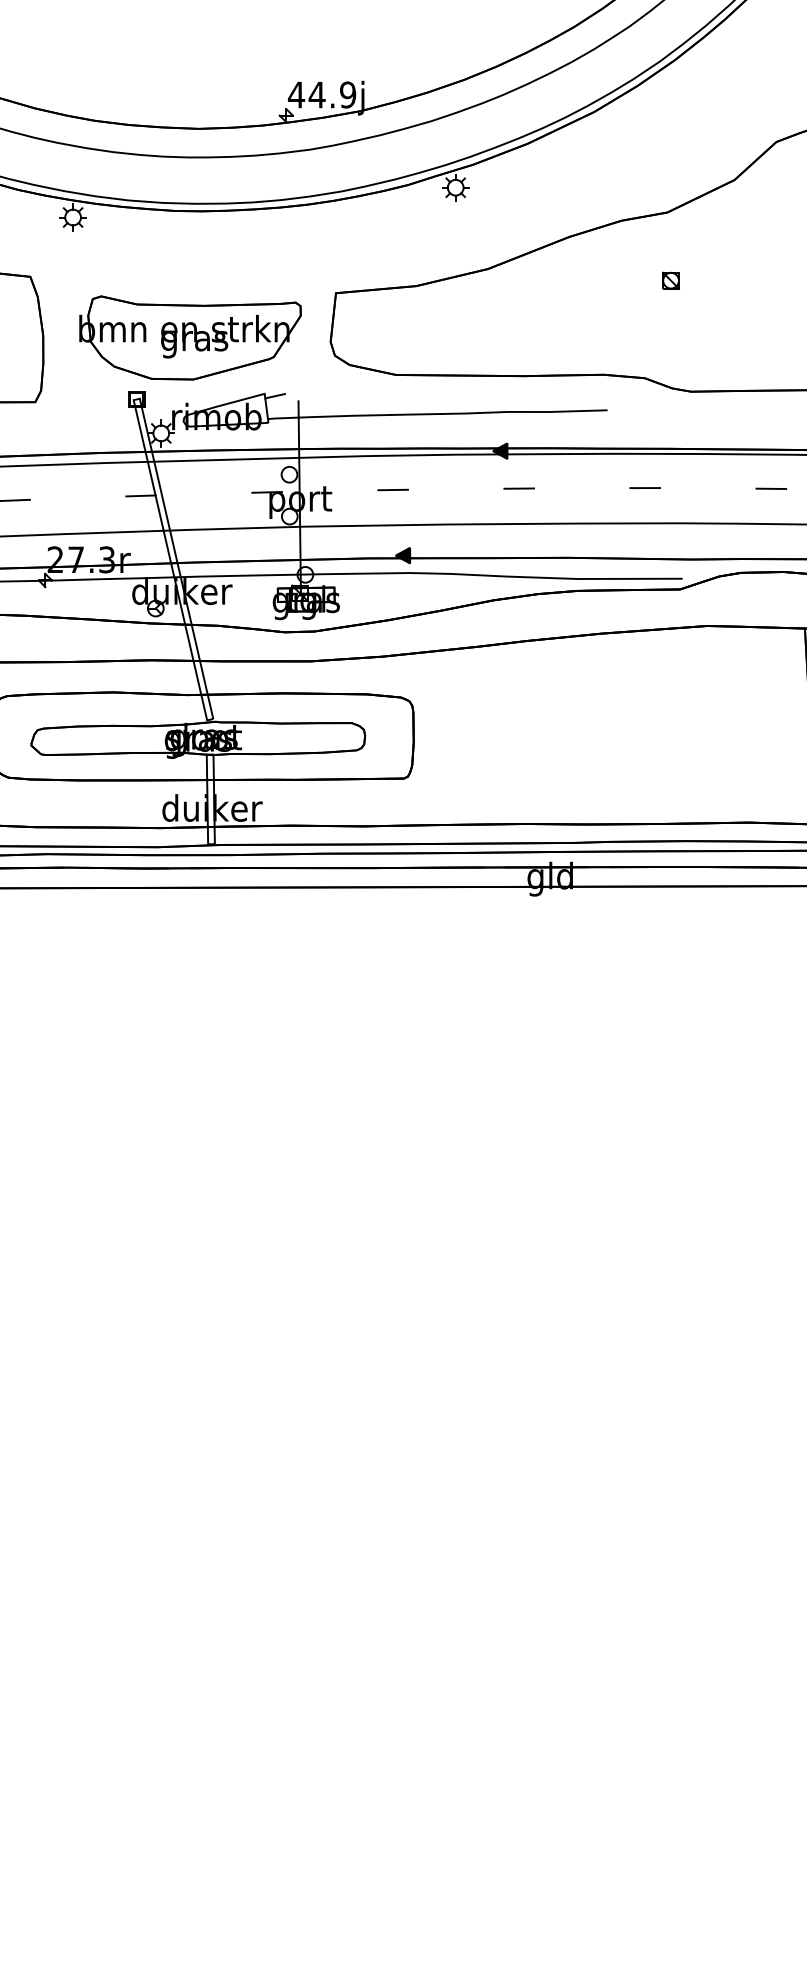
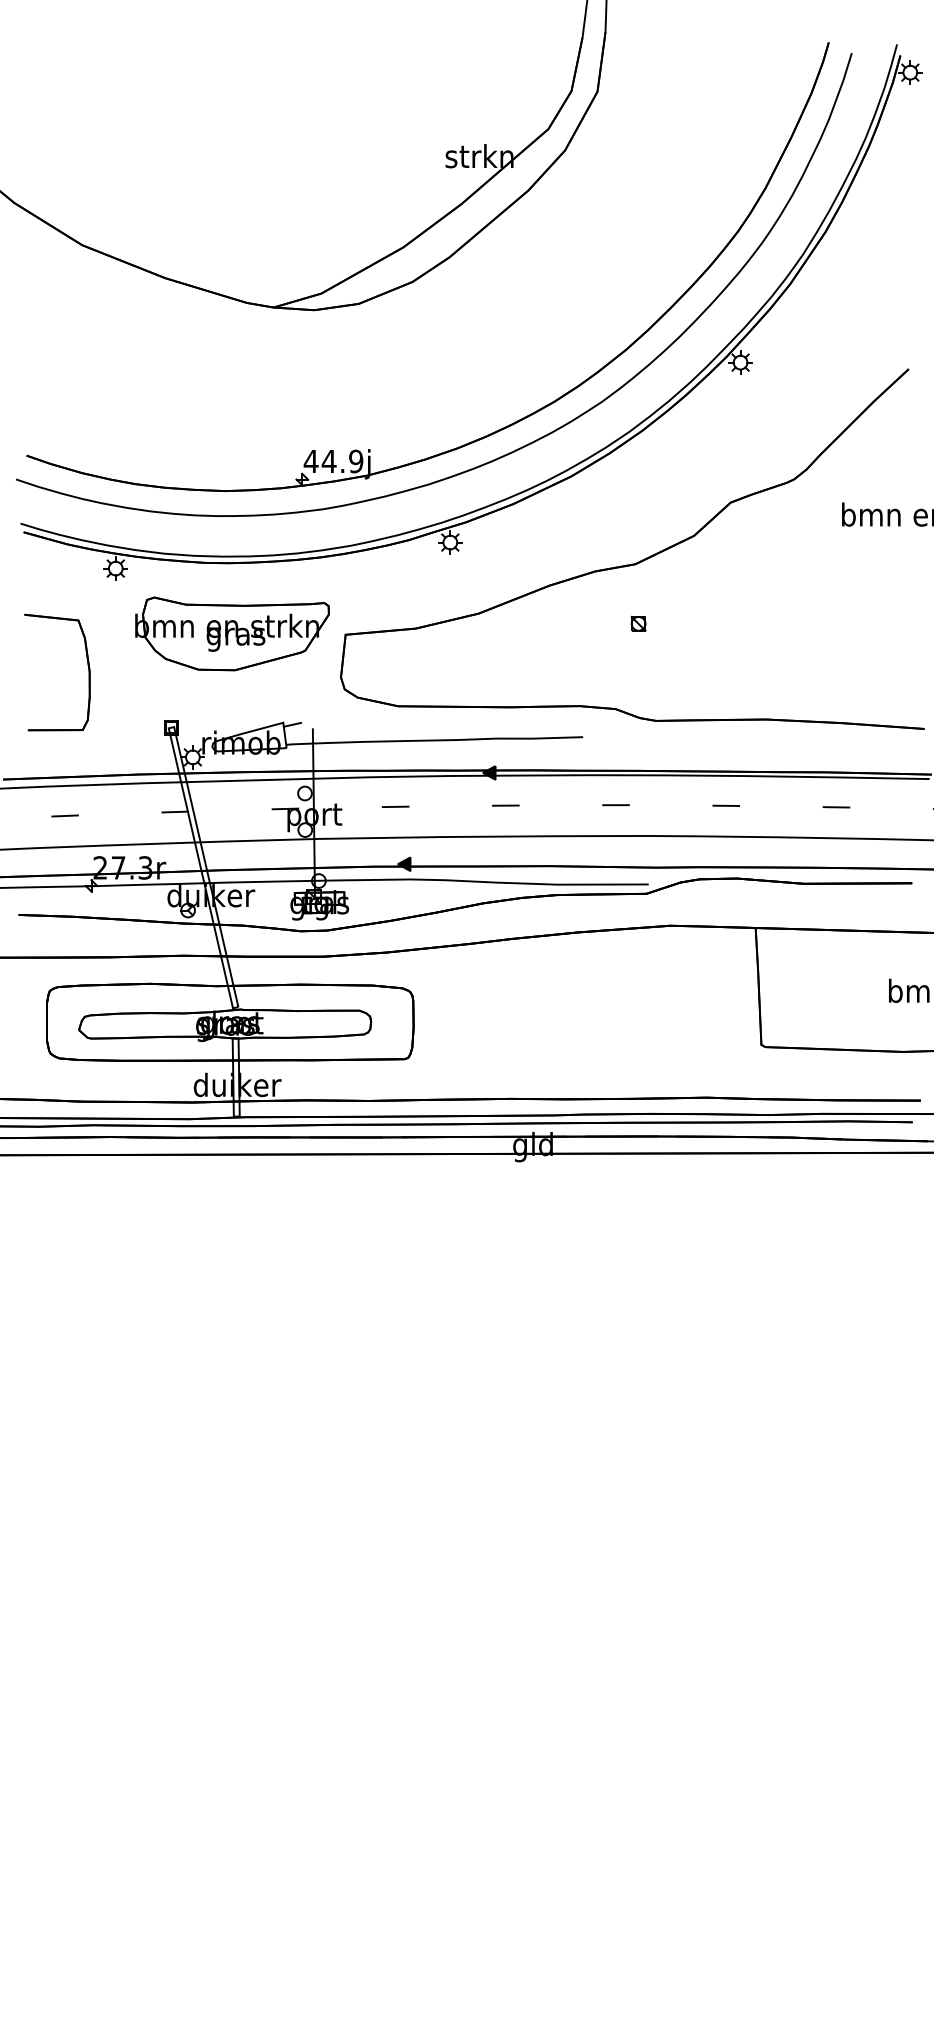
part: (190, 337) -> (232, 633), moved

